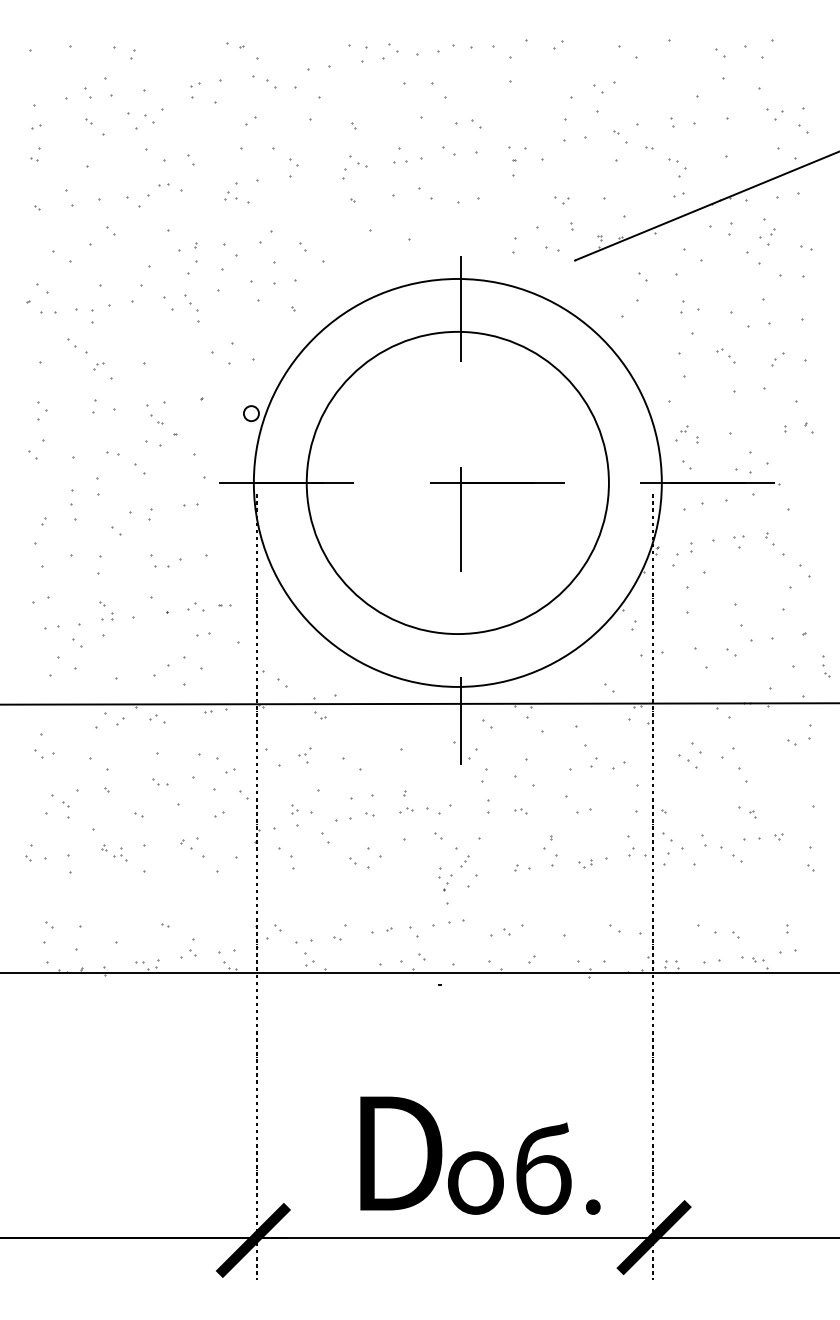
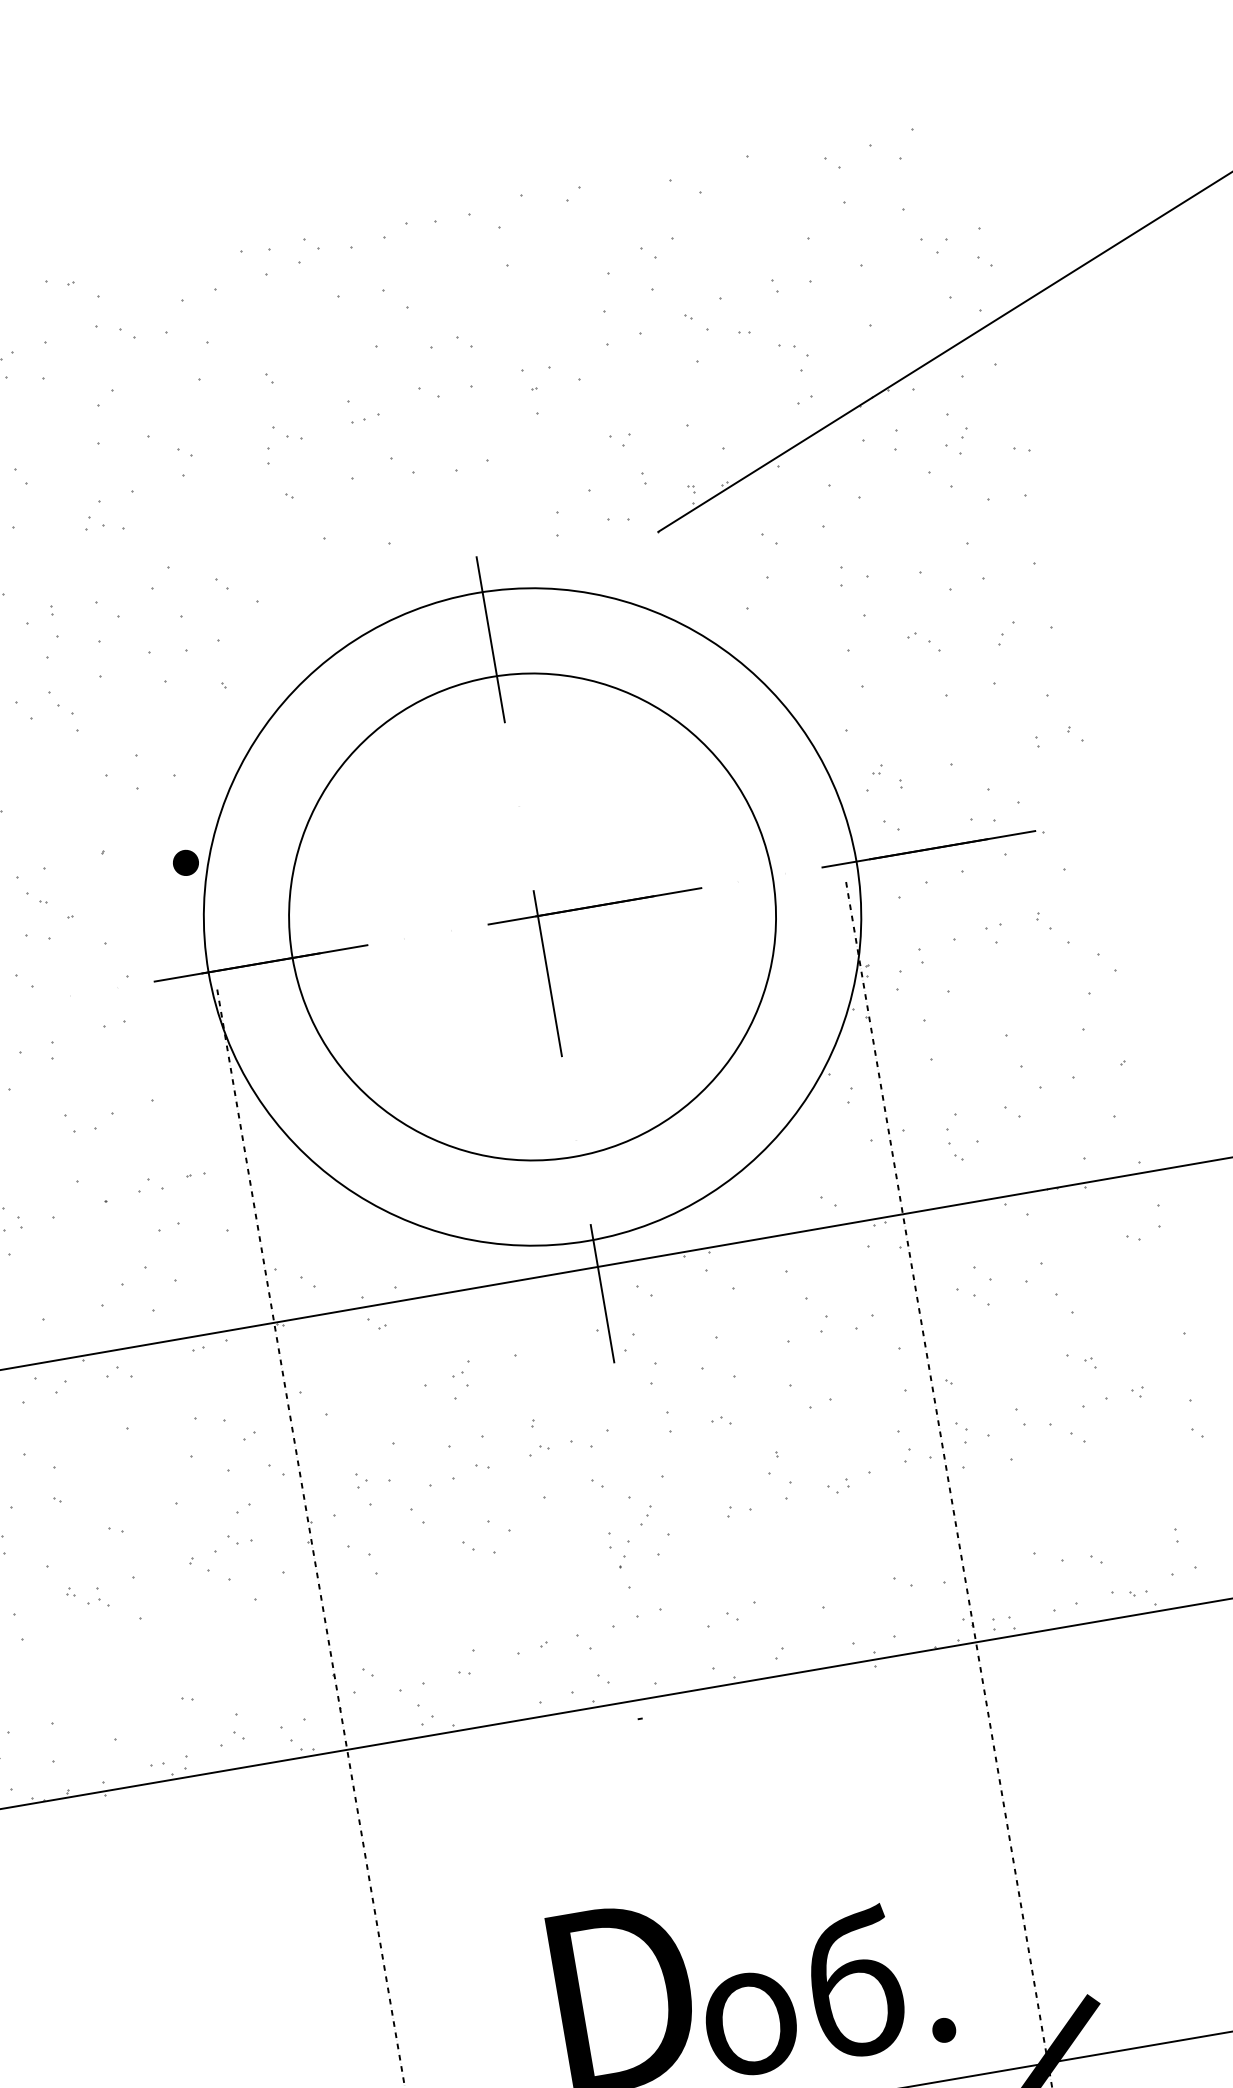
part: (407, 160) -> (365, 418), size x0.62
fill: (251, 413) -> (185, 862), added
part: (826, 666) -> (955, 1144), moved
part: (304, 755) -> (461, 1374), moved
part: (160, 781) -> (240, 1538), moved
part: (666, 843) -> (961, 1432), size x0.62

